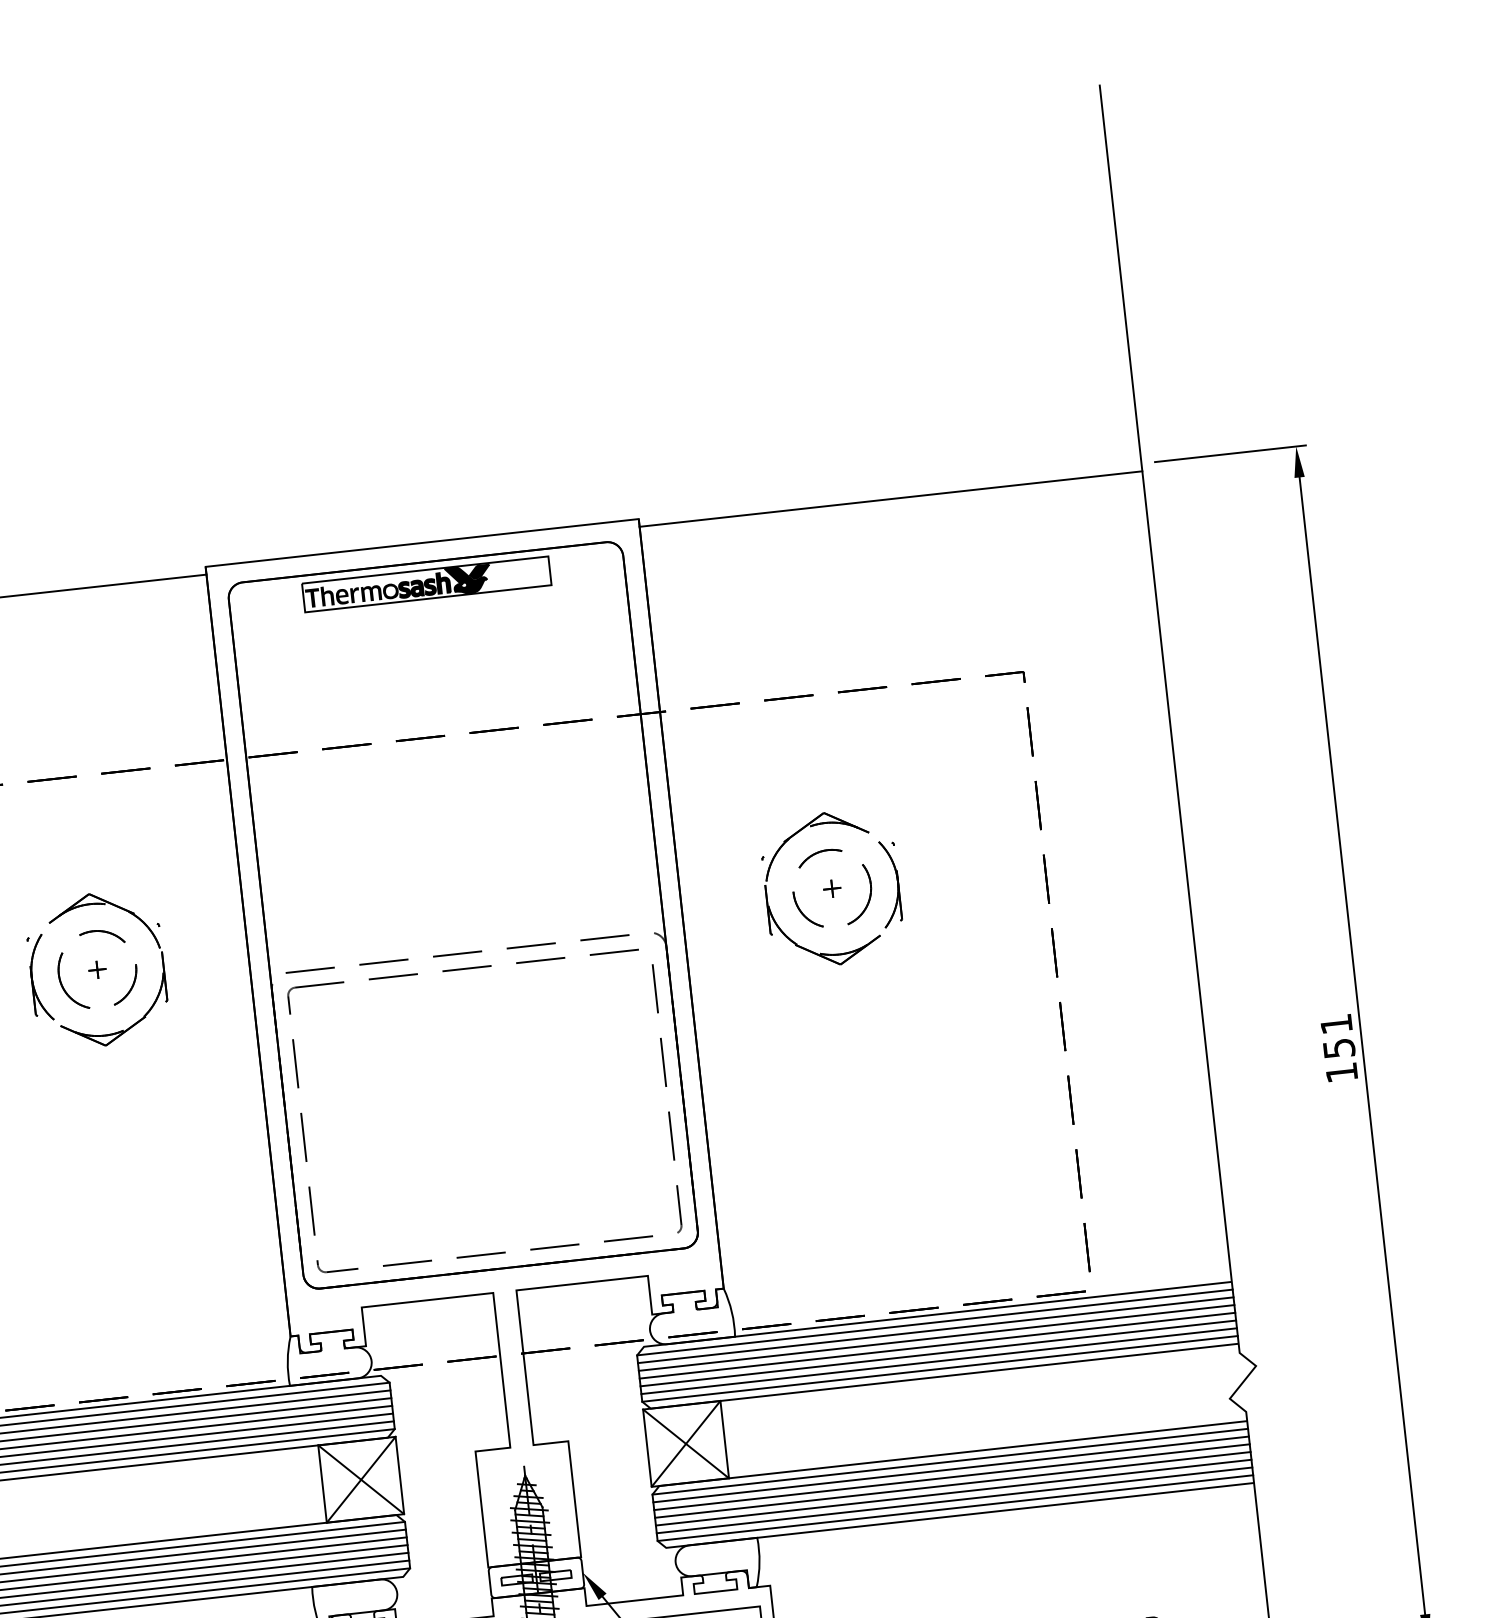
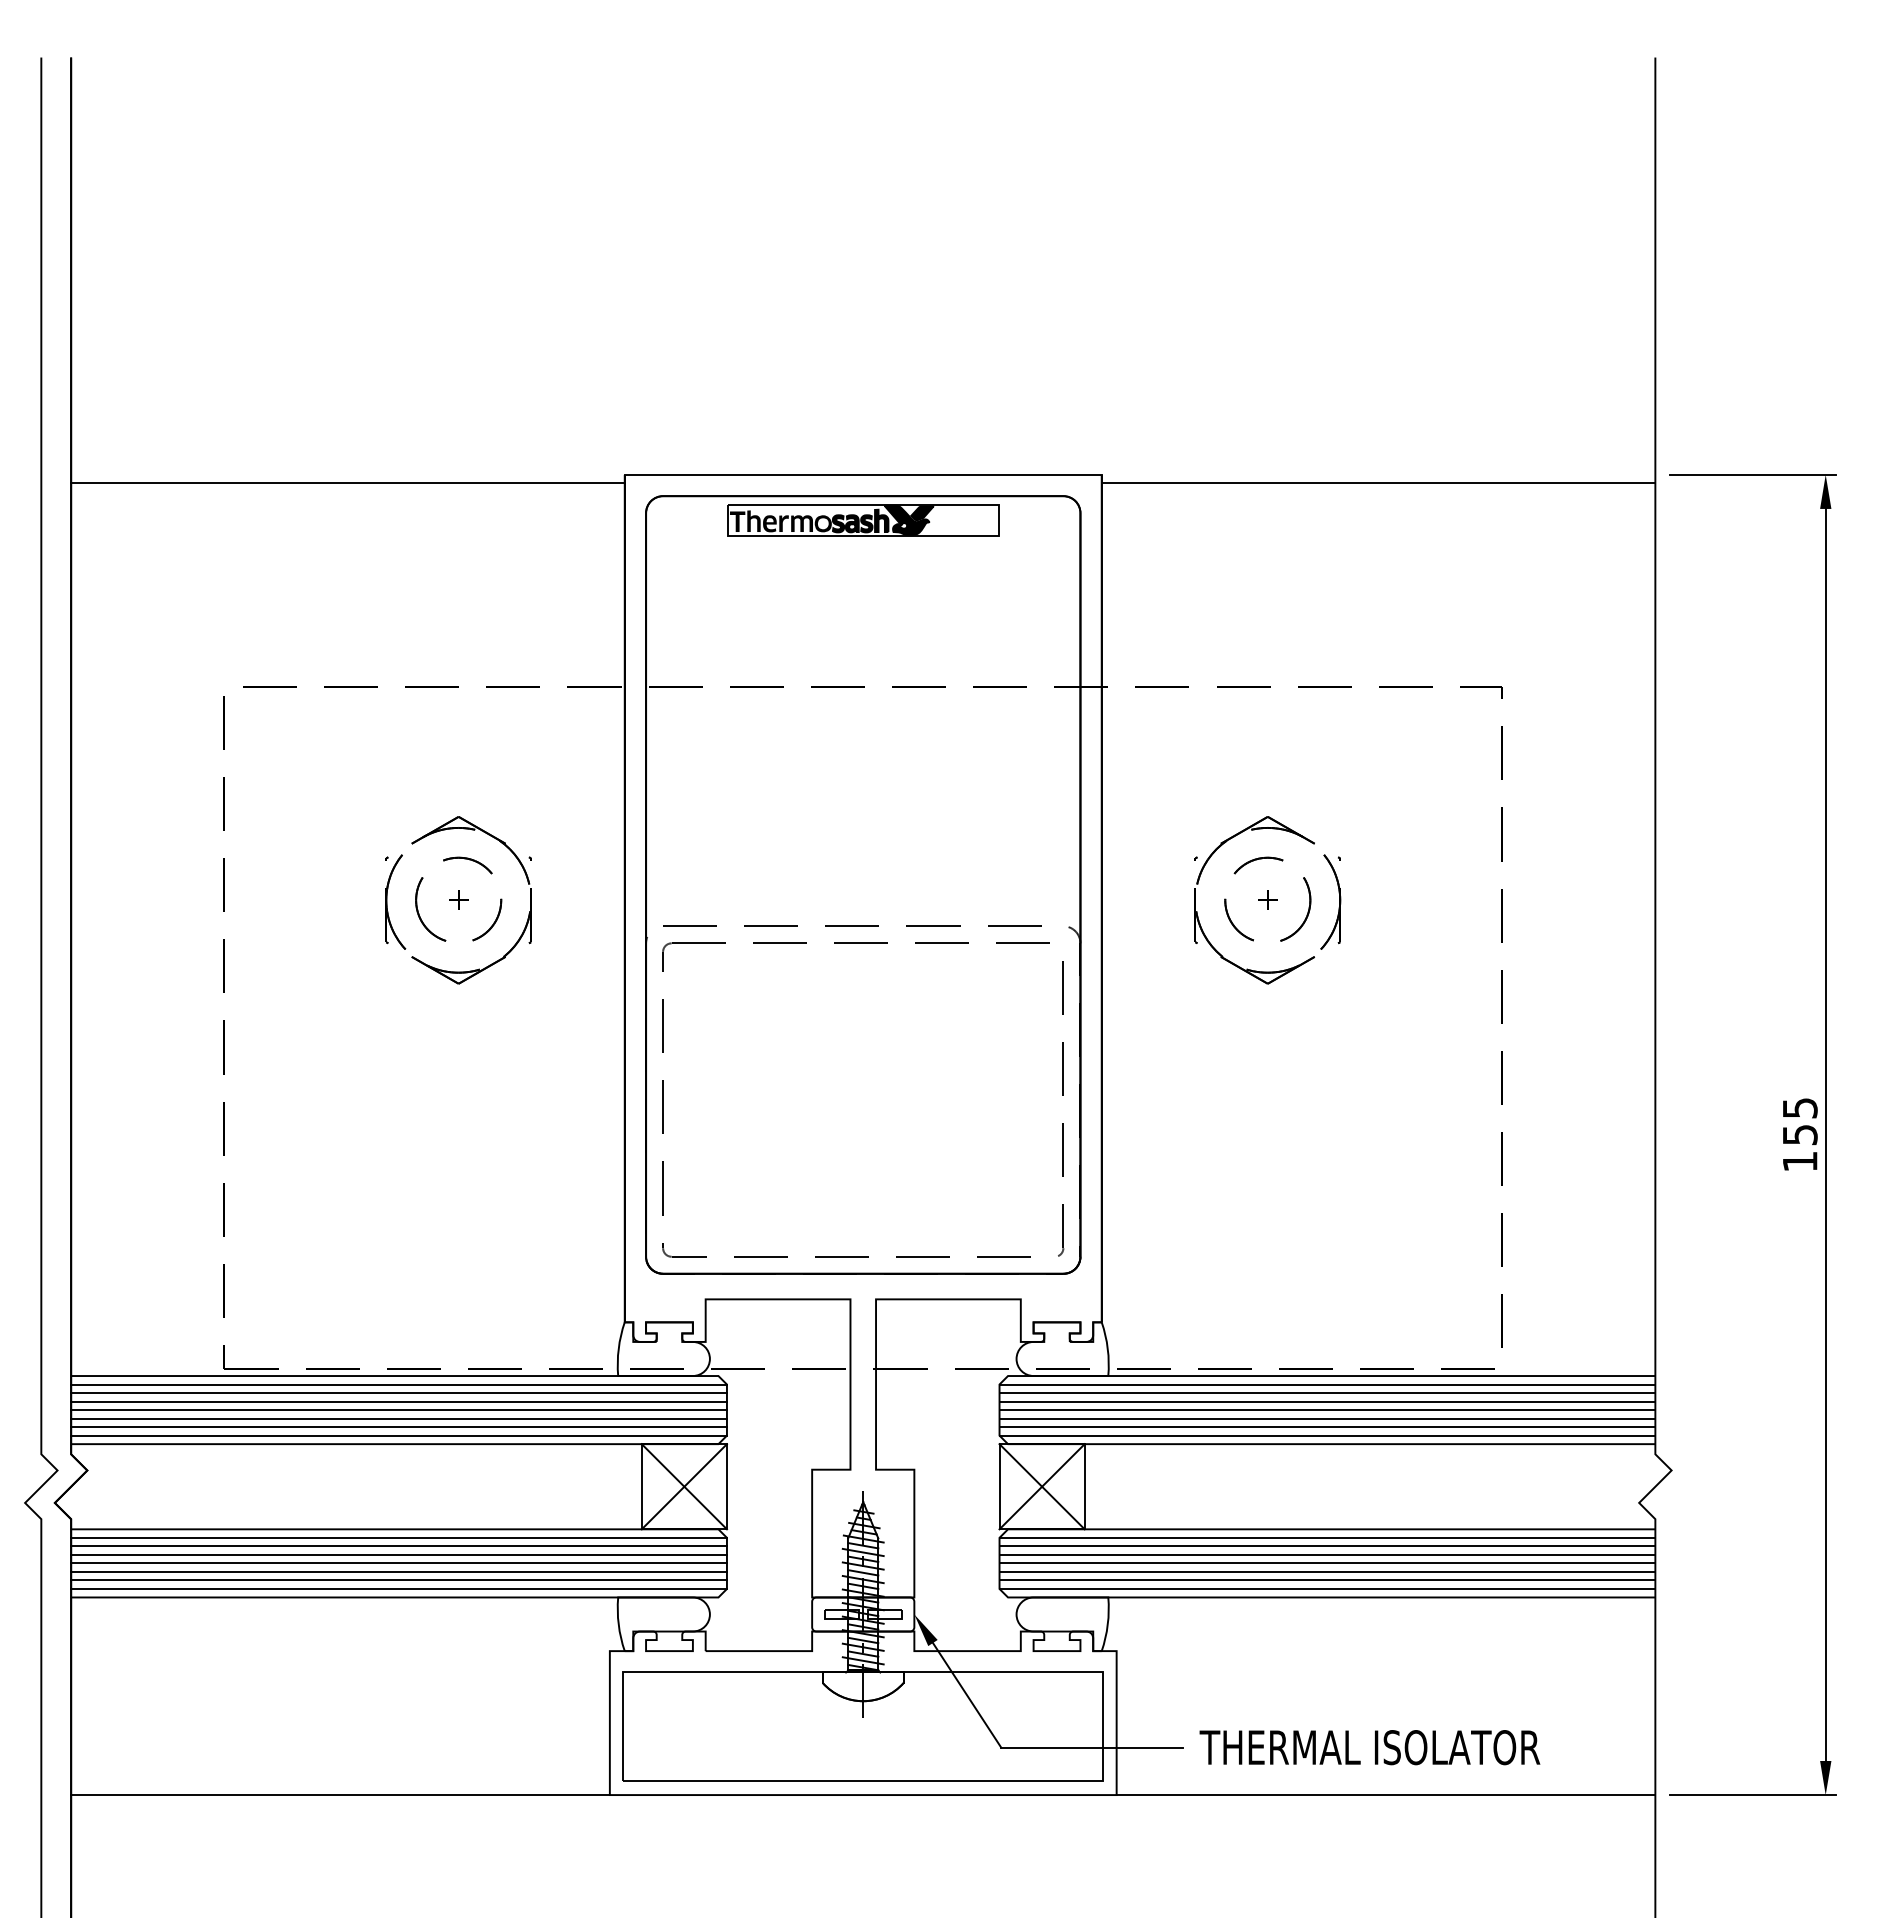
text: (1336, 1024) -> (1800, 1108), 151 -> 155

